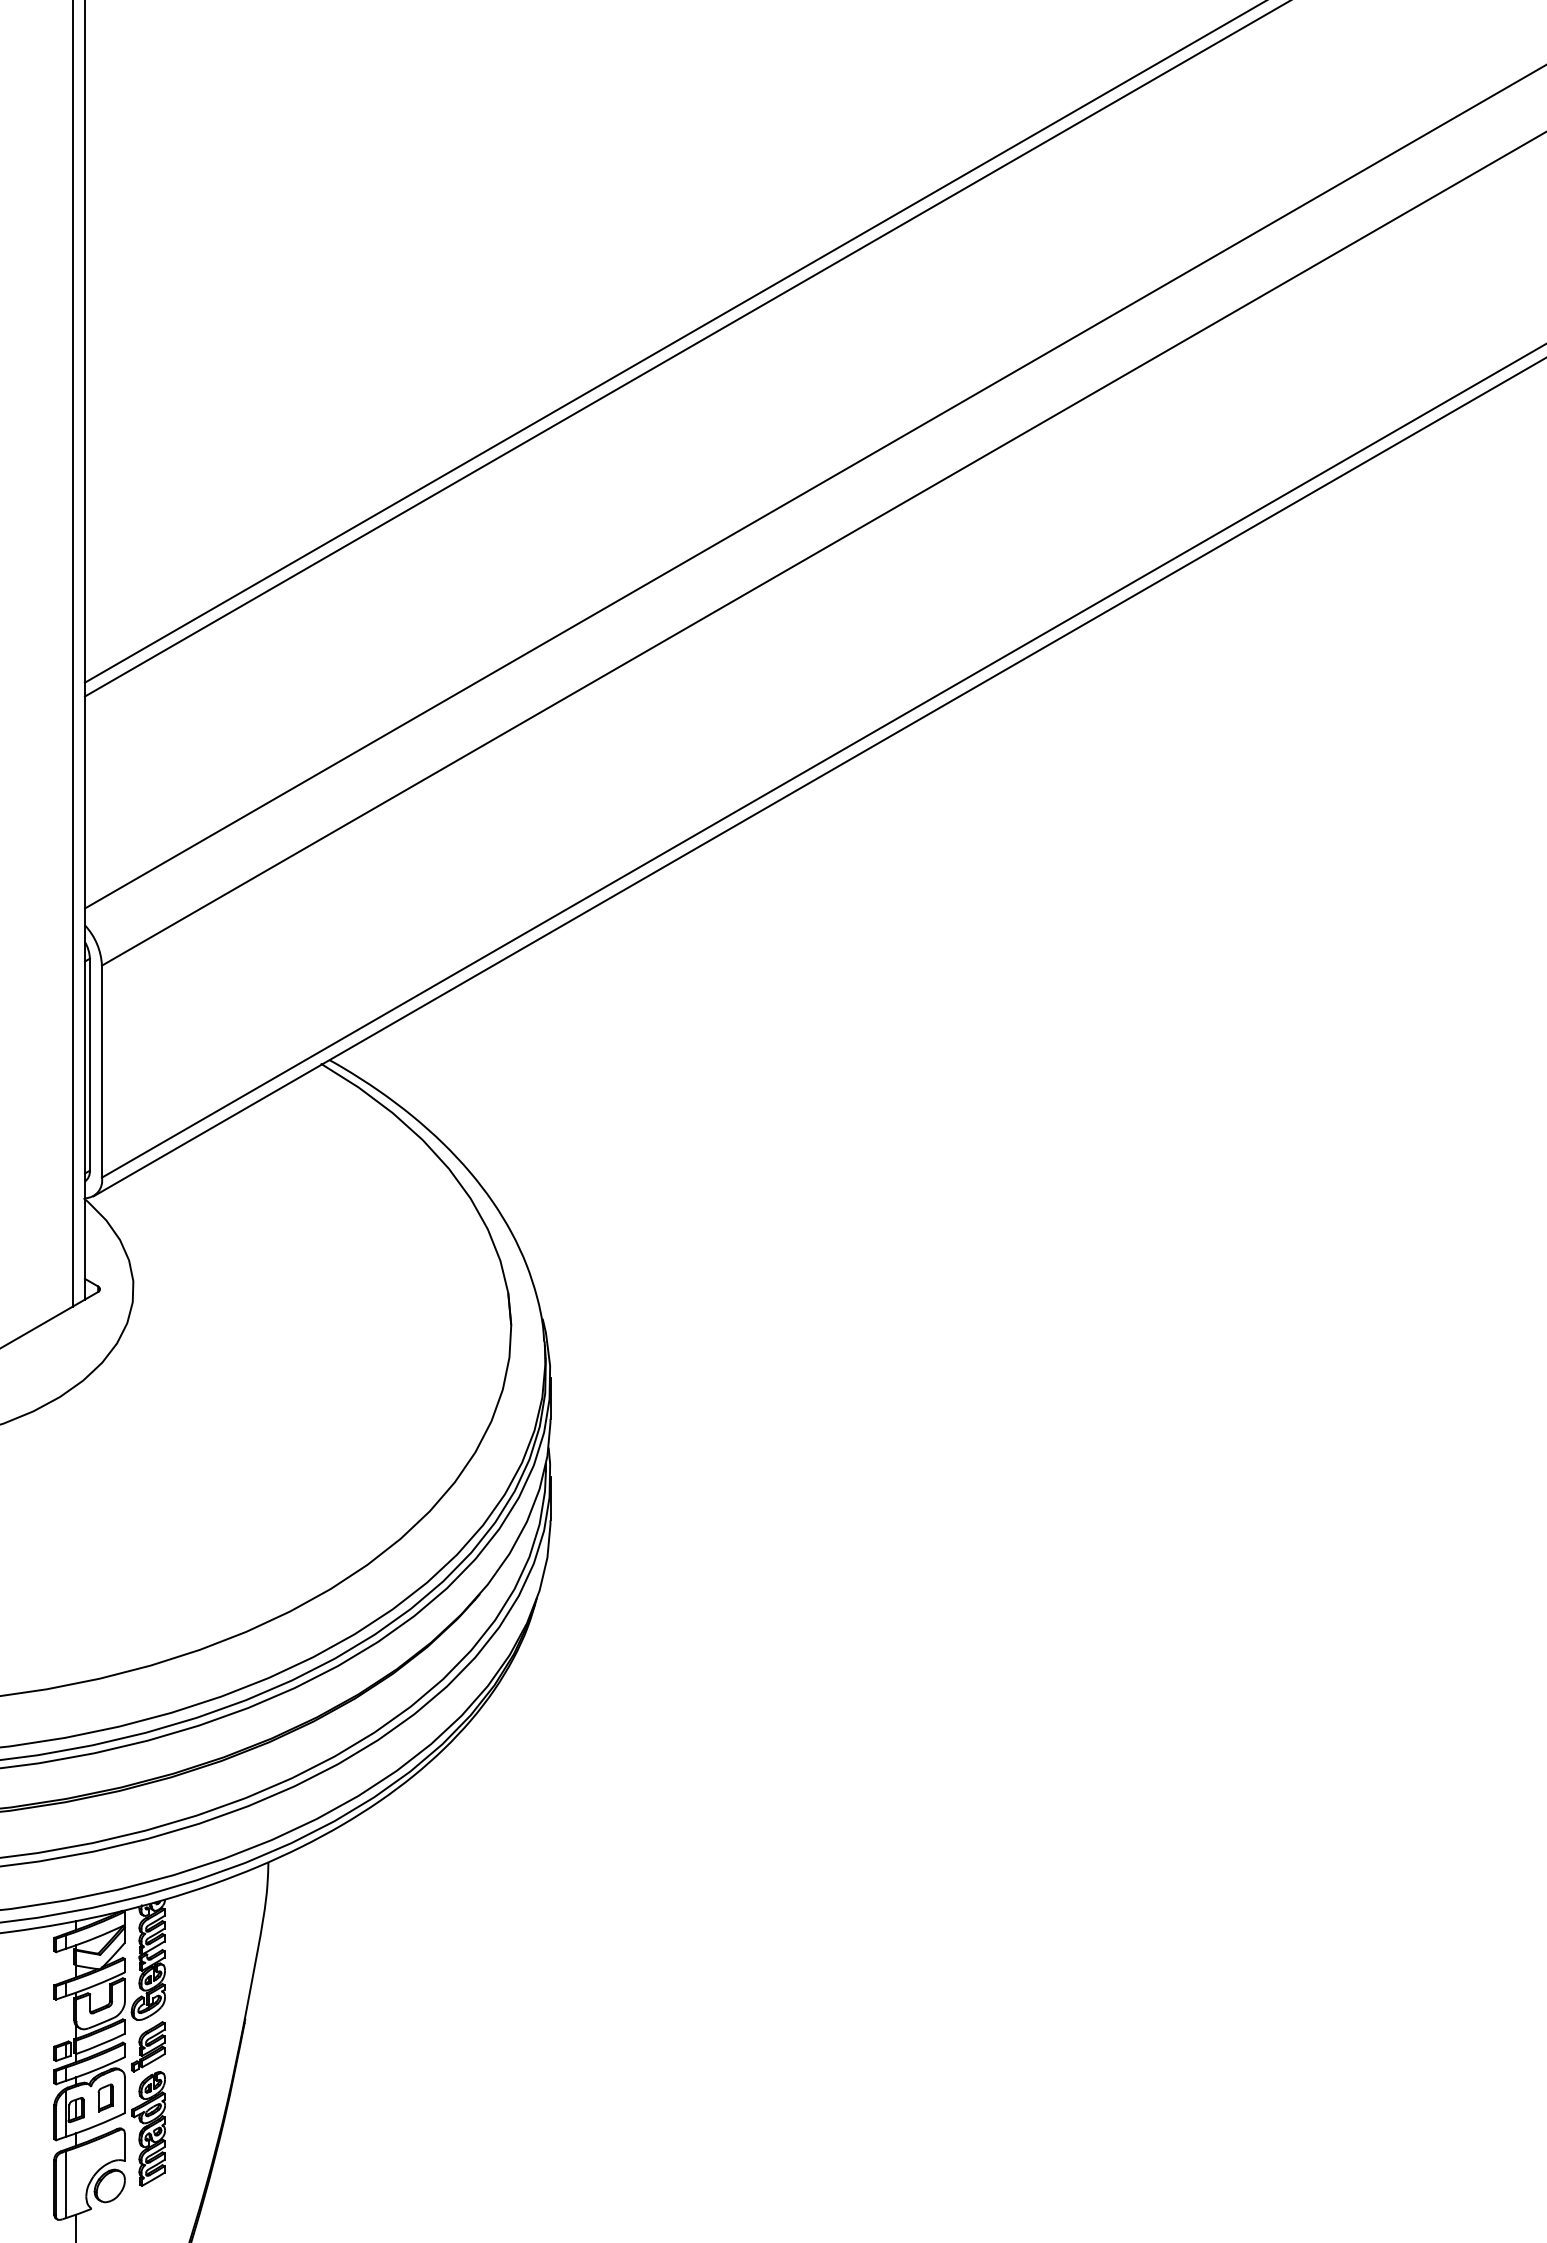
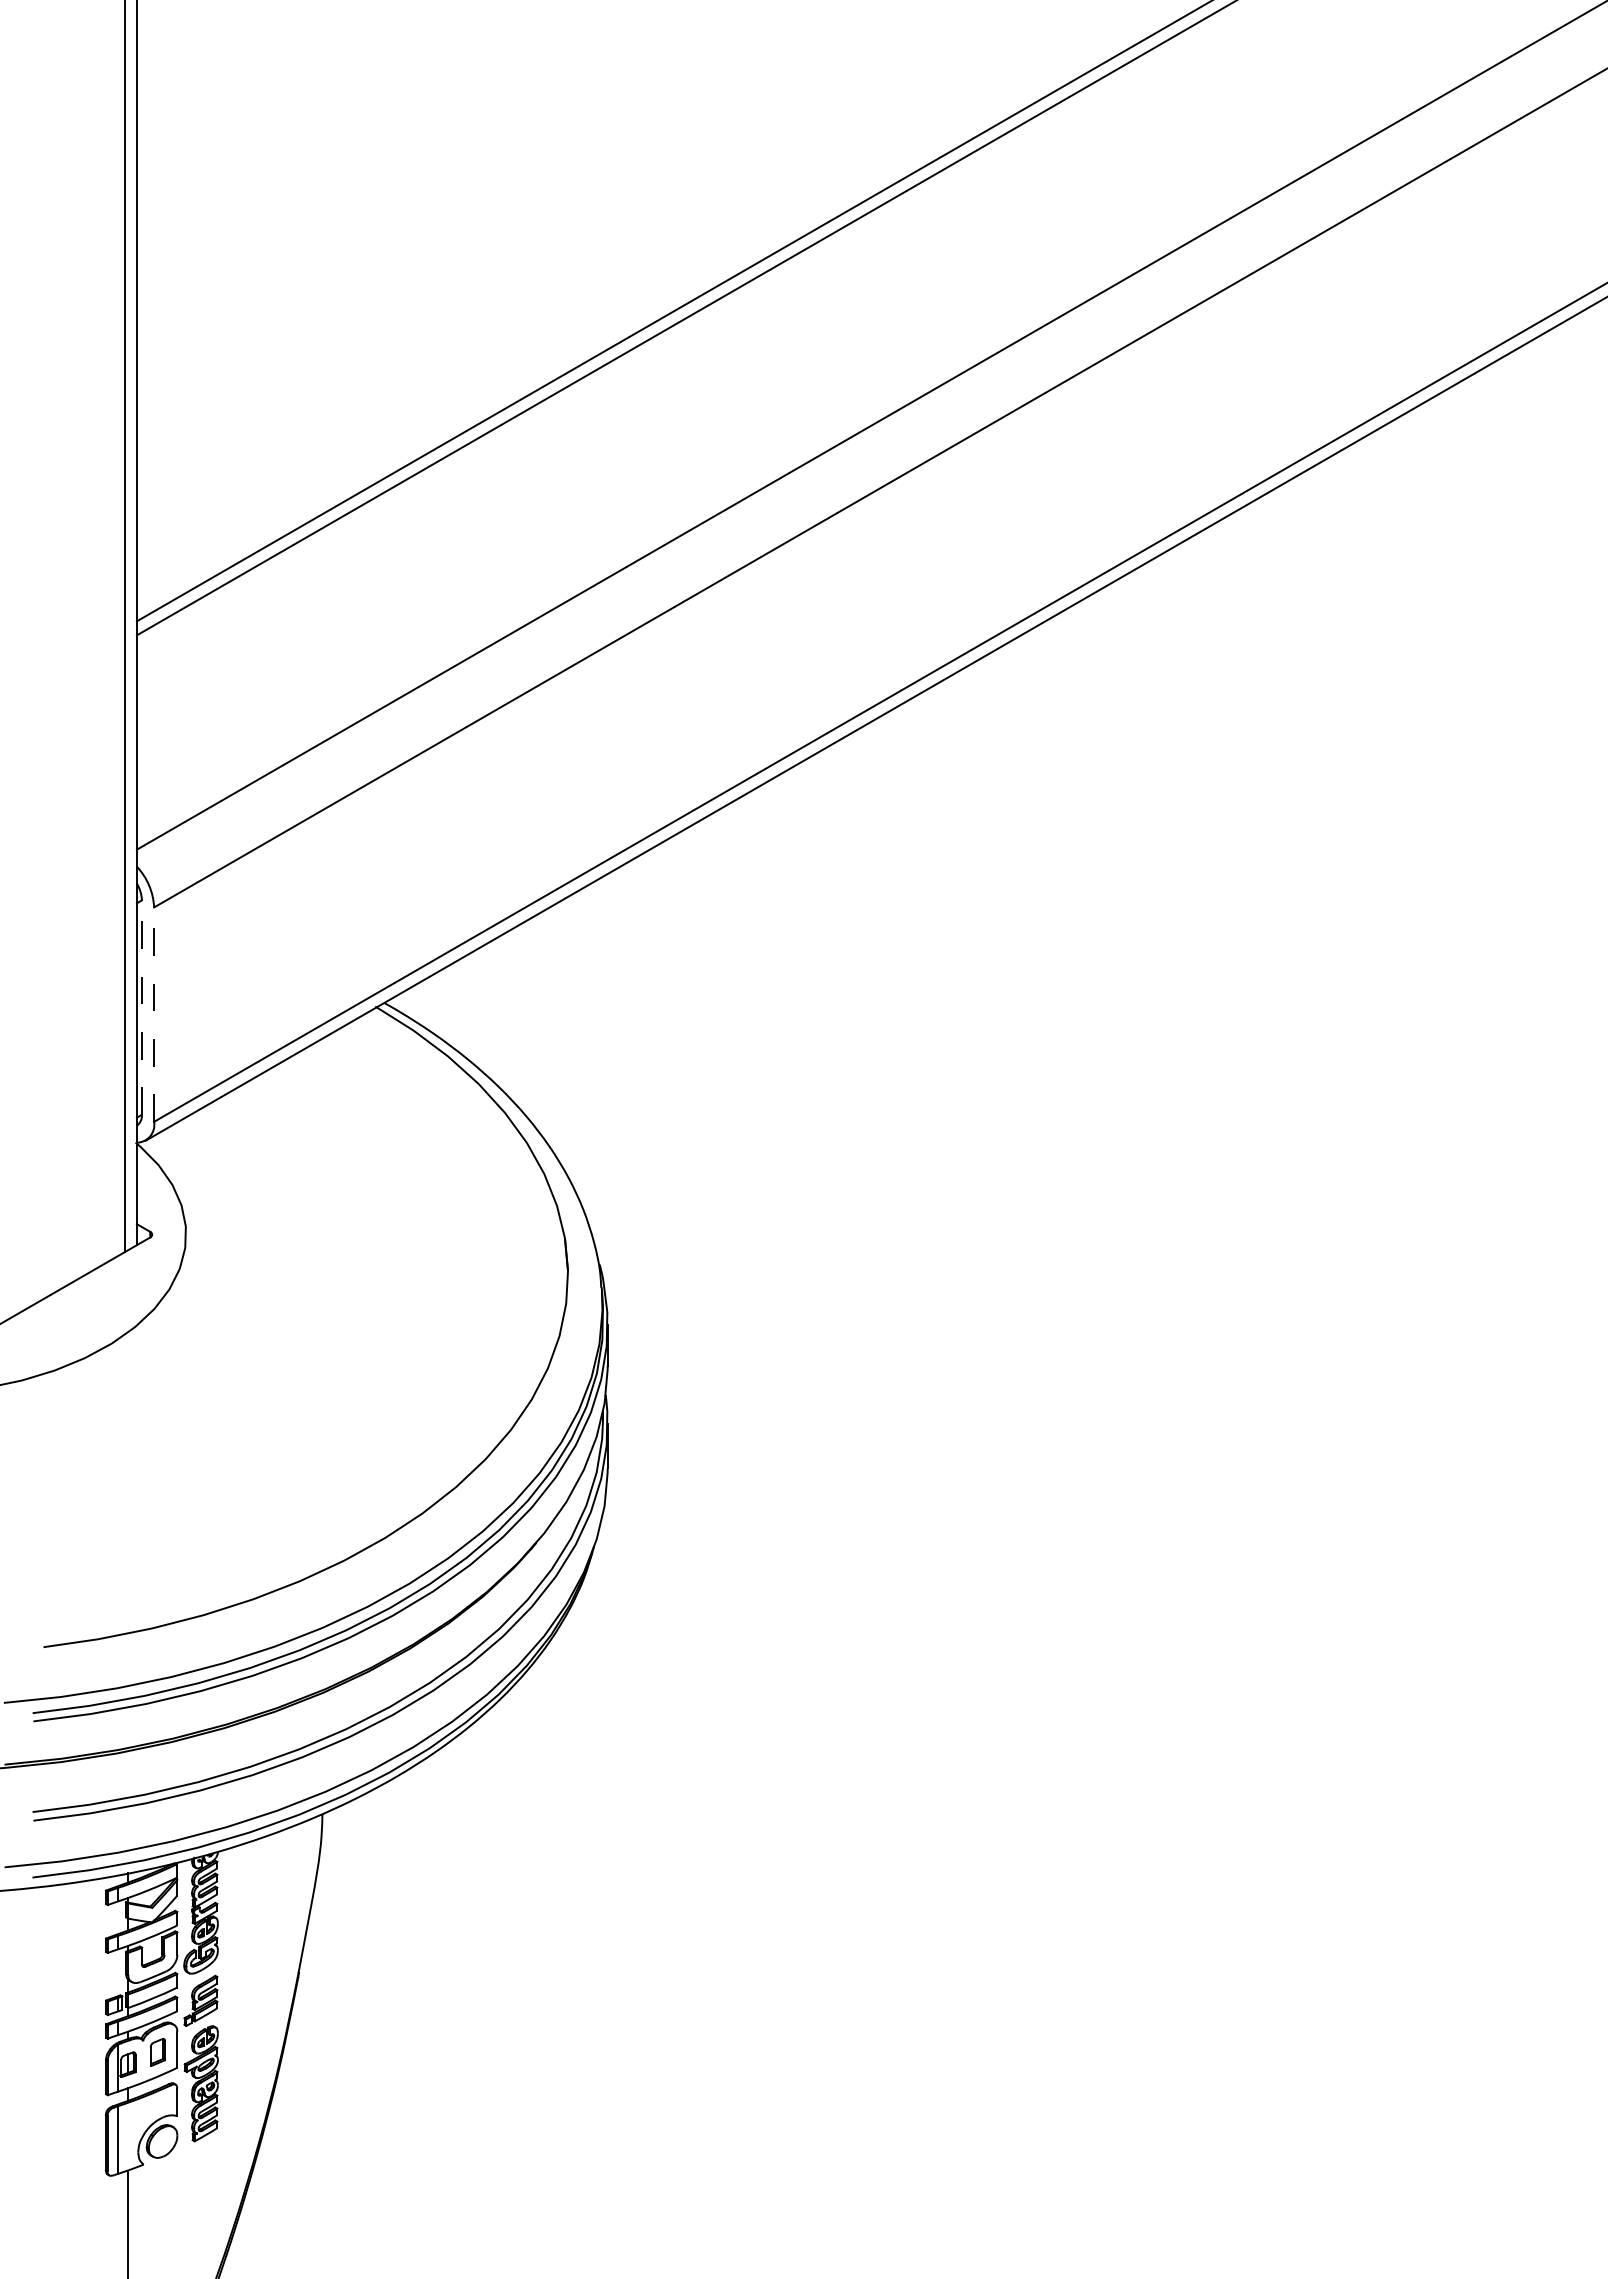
line: (89, 1064) -> (141, 1007), solid -> dashed
line: (102, 1071) -> (154, 1014), solid -> dashed

